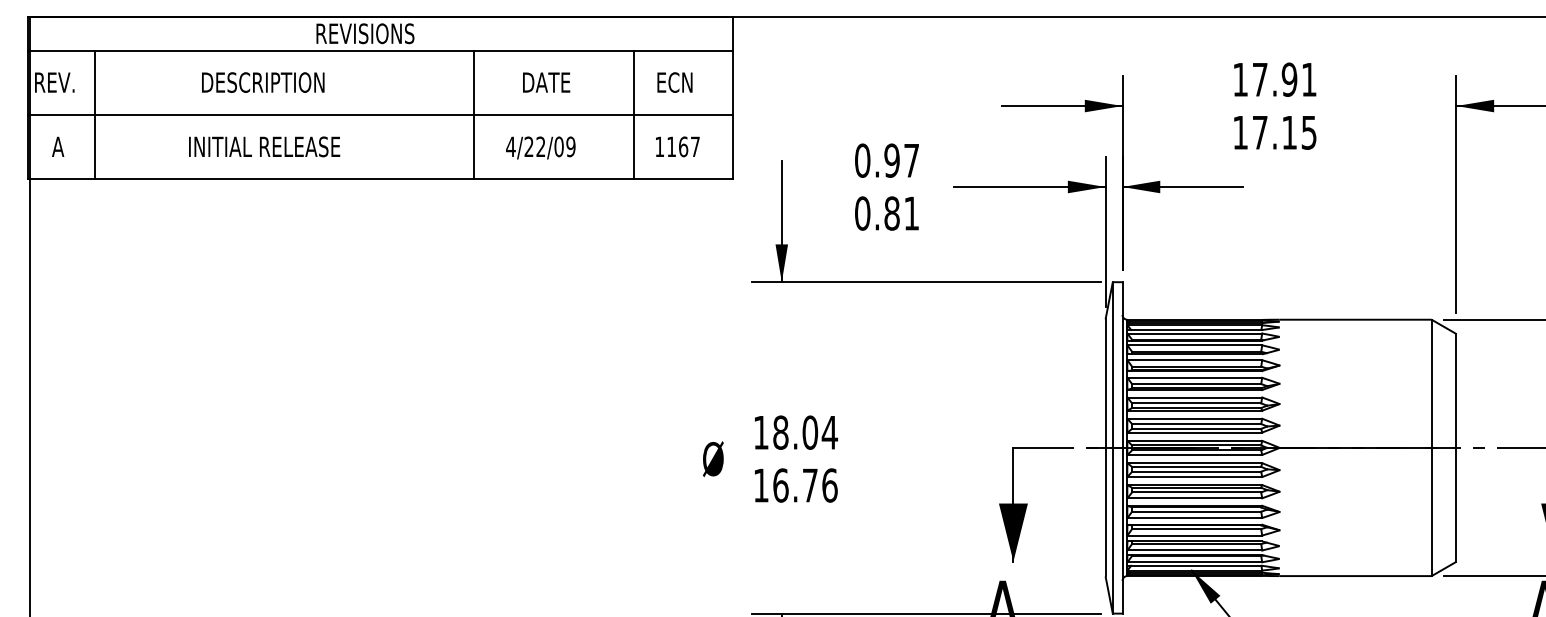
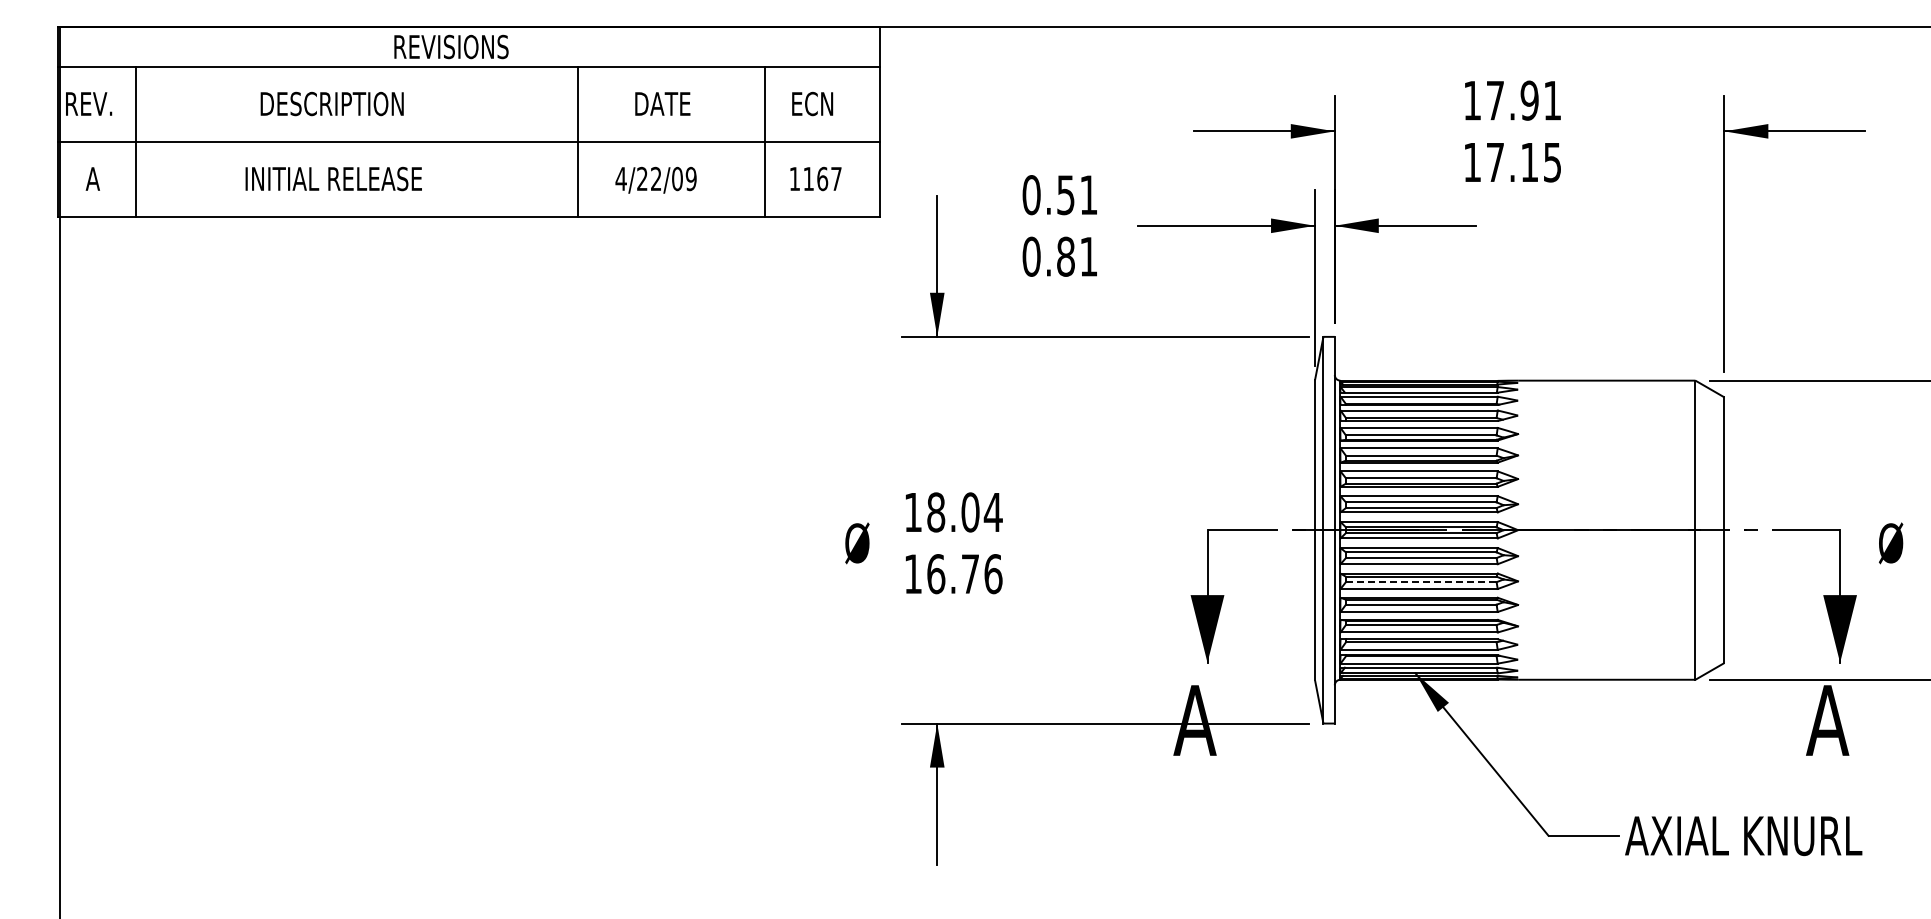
text: (901, 160) -> (1076, 194), 0.97 -> 0.51
line: (1196, 492) -> (1421, 582), solid -> dashed

